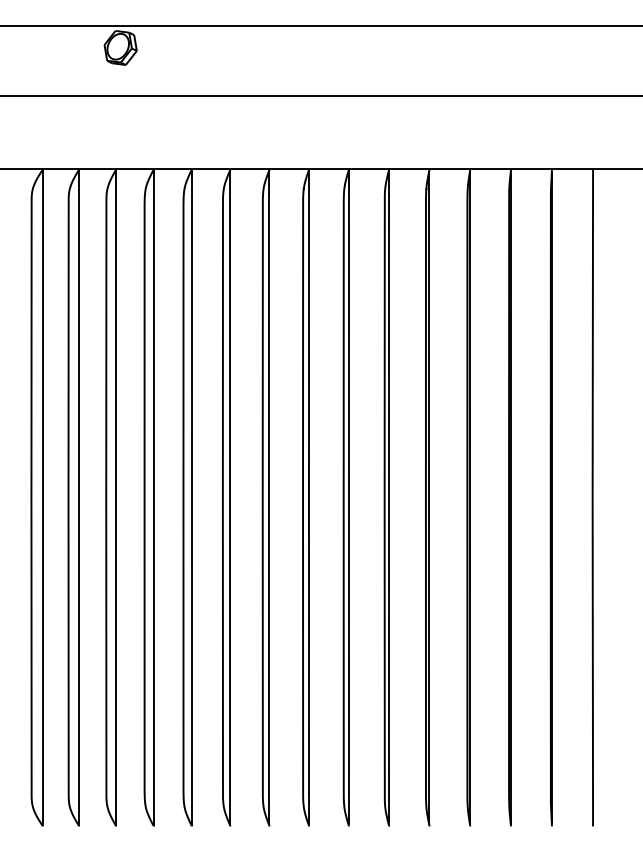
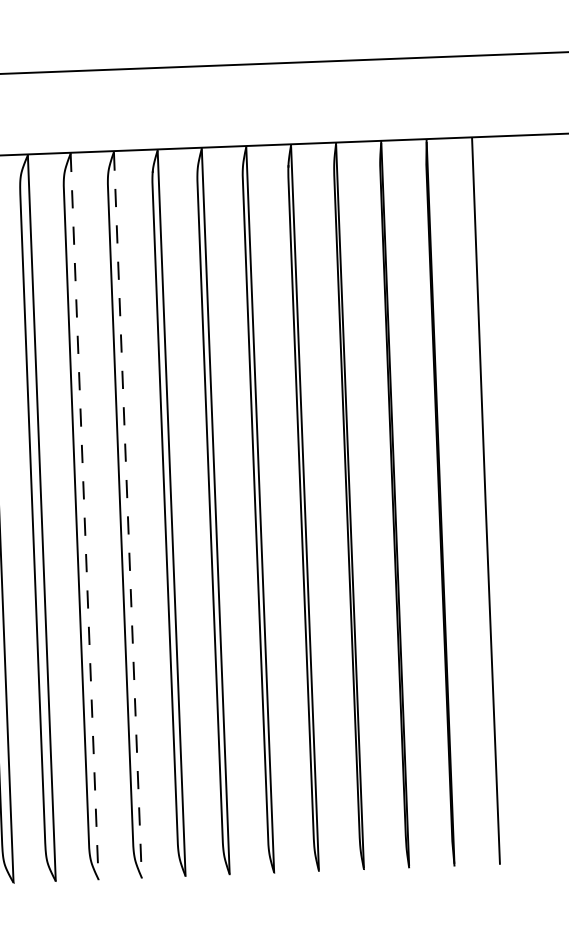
line: (230, 497) -> (84, 516), solid -> dashed
line: (269, 497) -> (127, 514), solid -> dashed

